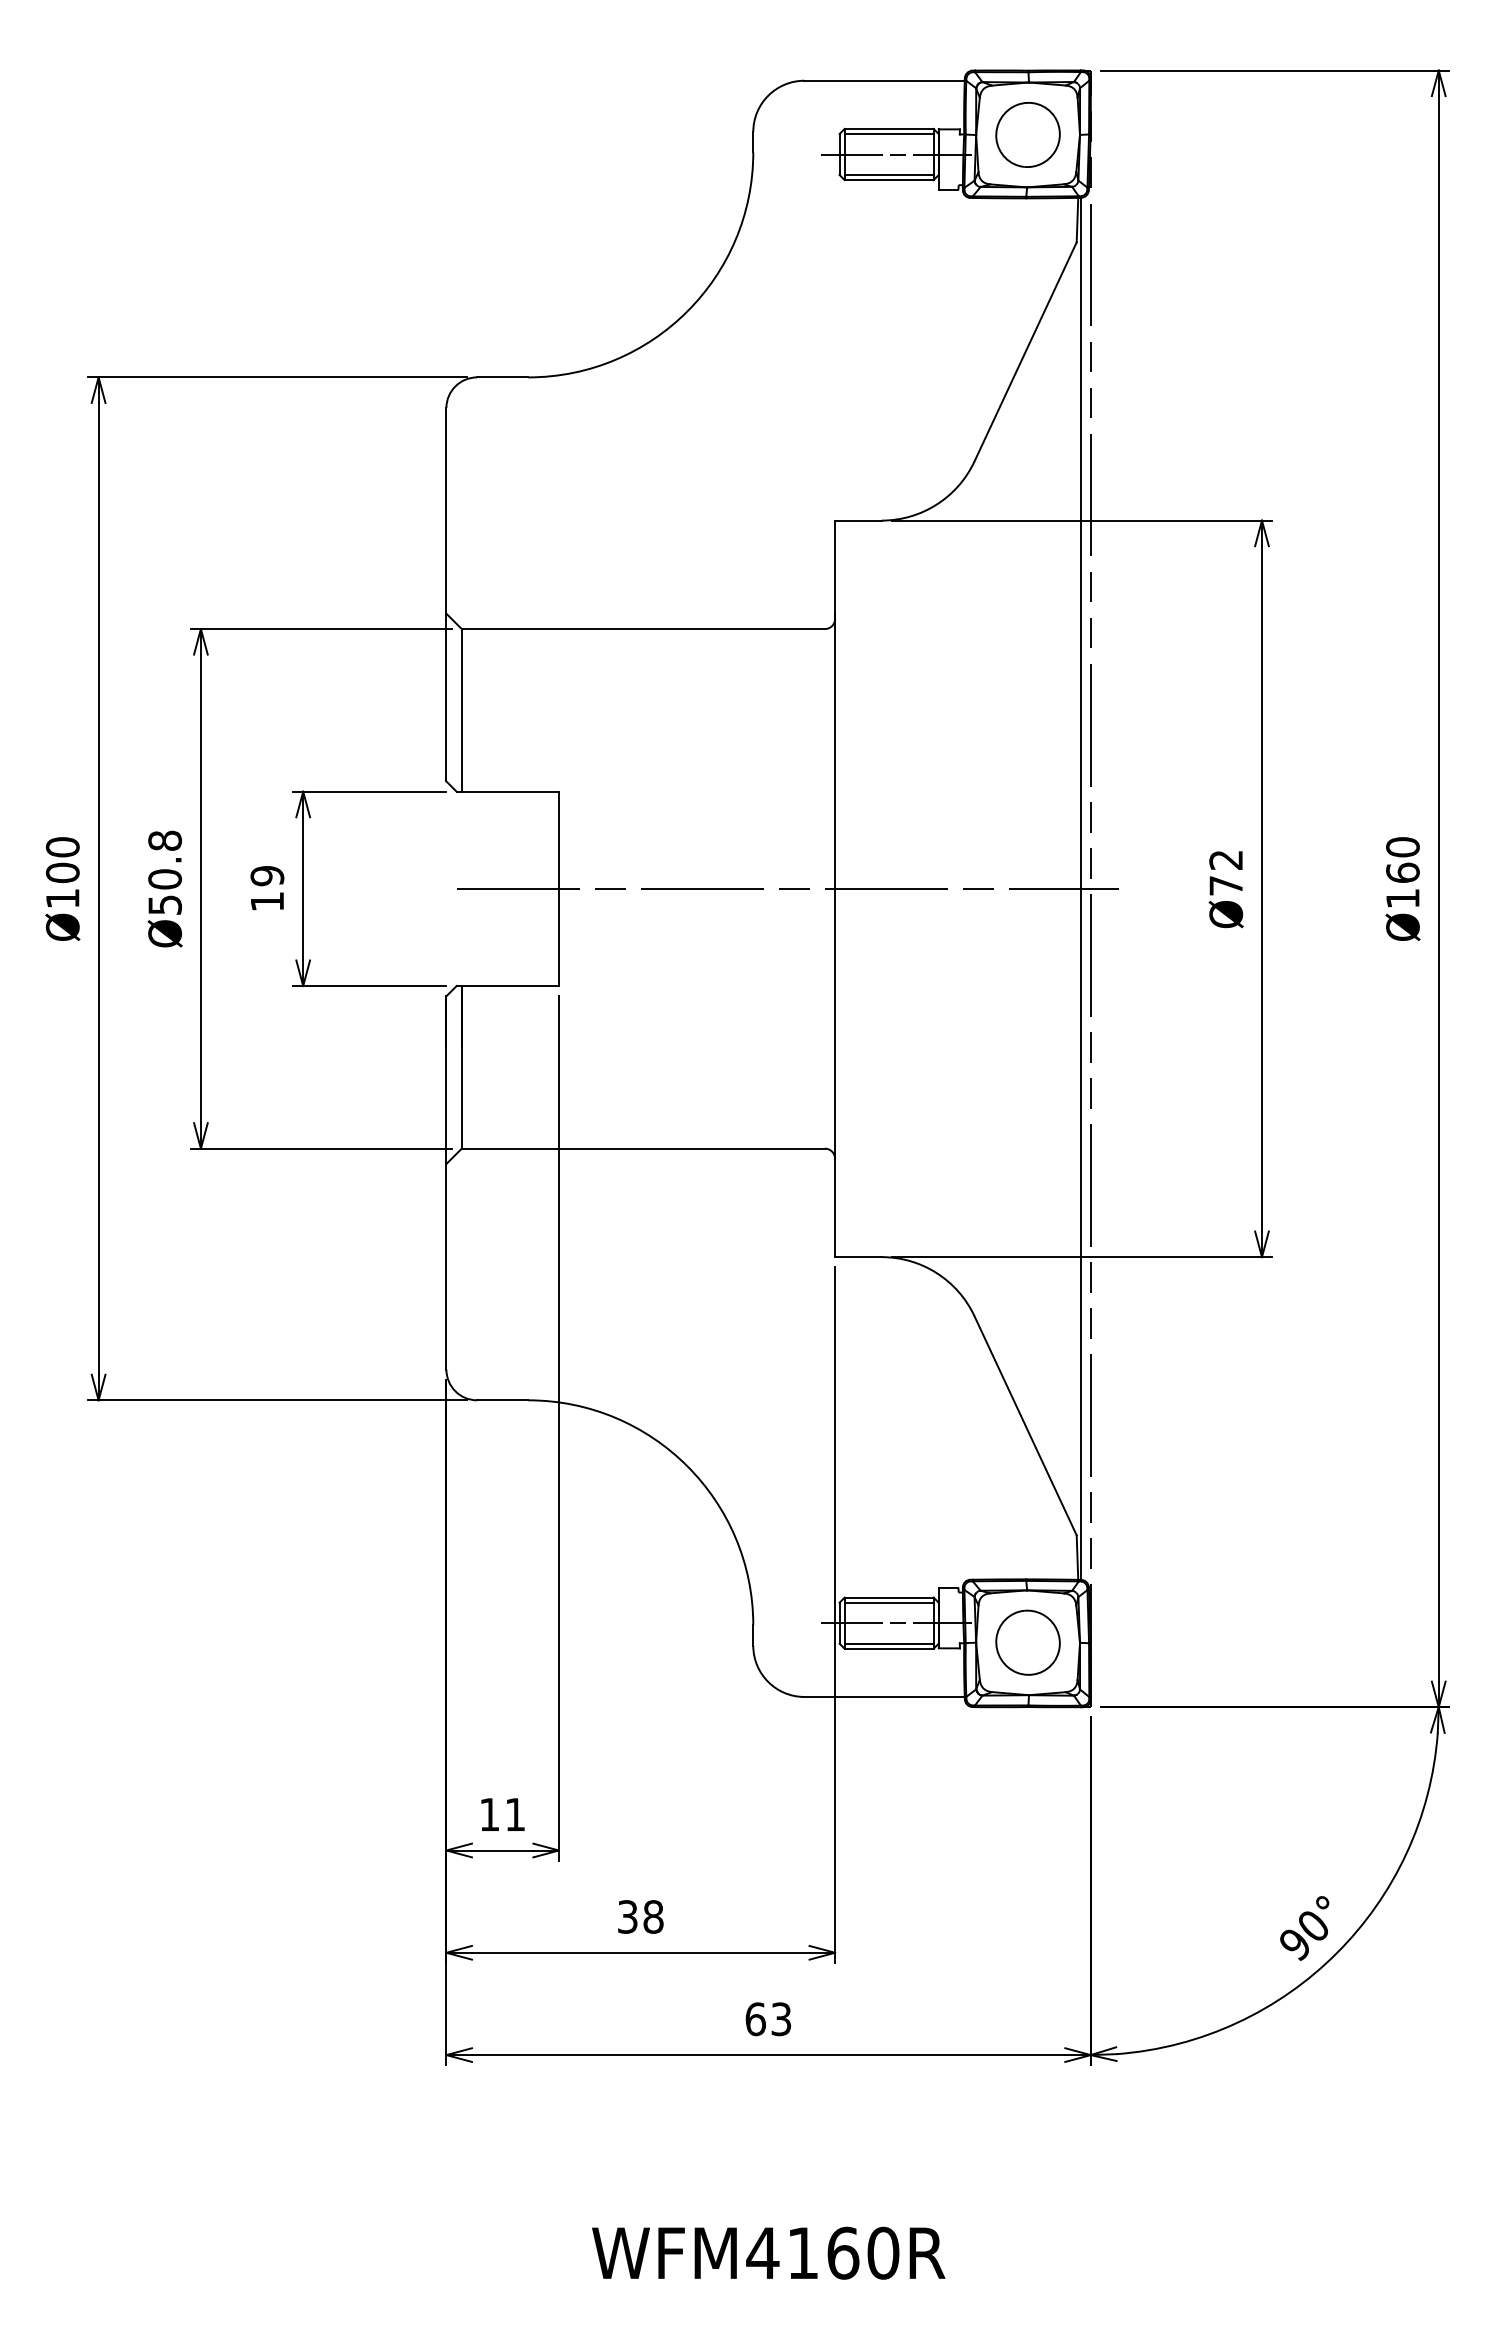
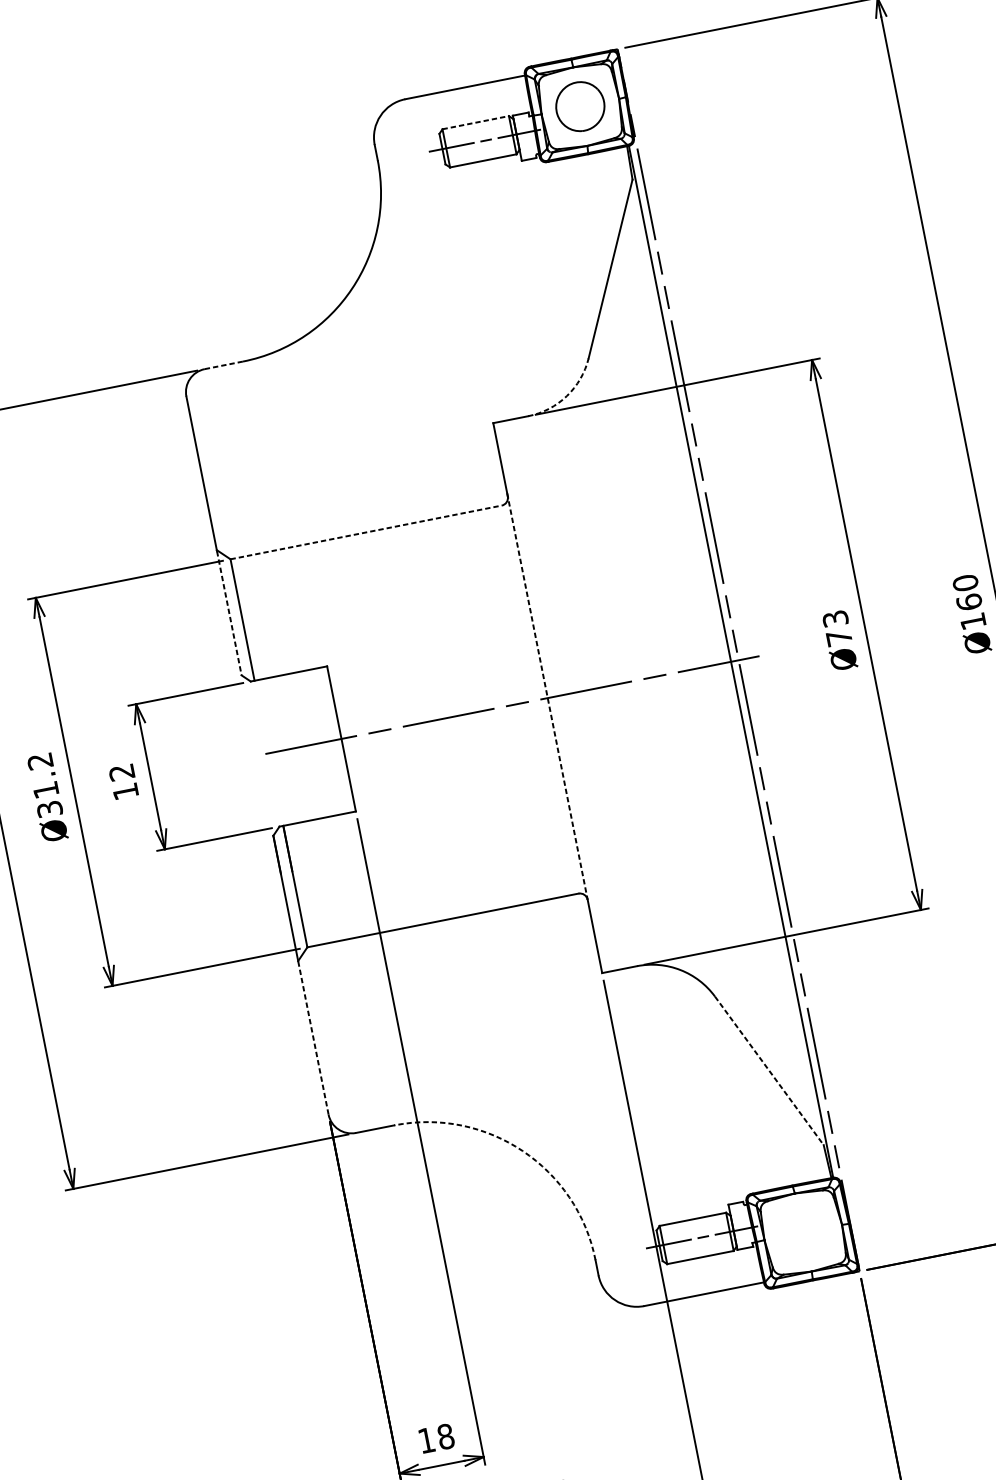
line: (889, 128) -> (475, 122), solid -> dashed
line: (888, 134) -> (476, 126), removed
line: (888, 174) -> (481, 156), removed
line: (502, 377) -> (223, 365), solid -> dashed
arc: (936, 504) -> (566, 396), solid -> dashed
line: (643, 629) -> (366, 532), solid -> dashed
line: (446, 698) -> (229, 613), solid -> dashed
text: (1226, 859) -> (835, 618), Ø72 -> Ø73
text: (165, 872) -> (45, 784), Ø50.8 -> Ø31.2
text: (267, 876) -> (122, 772), 19 -> 12
line: (835, 887) -> (547, 697), solid -> dashed
line: (446, 1266) -> (313, 1037), solid -> dashed
line: (1025, 1425) -> (769, 1070), solid -> dashed
arc: (687, 1466) -> (522, 1151), solid -> dashed
line: (888, 1602) -> (693, 1223), removed
part: (1027, 1642) -> (802, 1232), removed
line: (888, 1643) -> (699, 1253), removed
text: (515, 1814) -> (445, 1436), 11 -> 18

